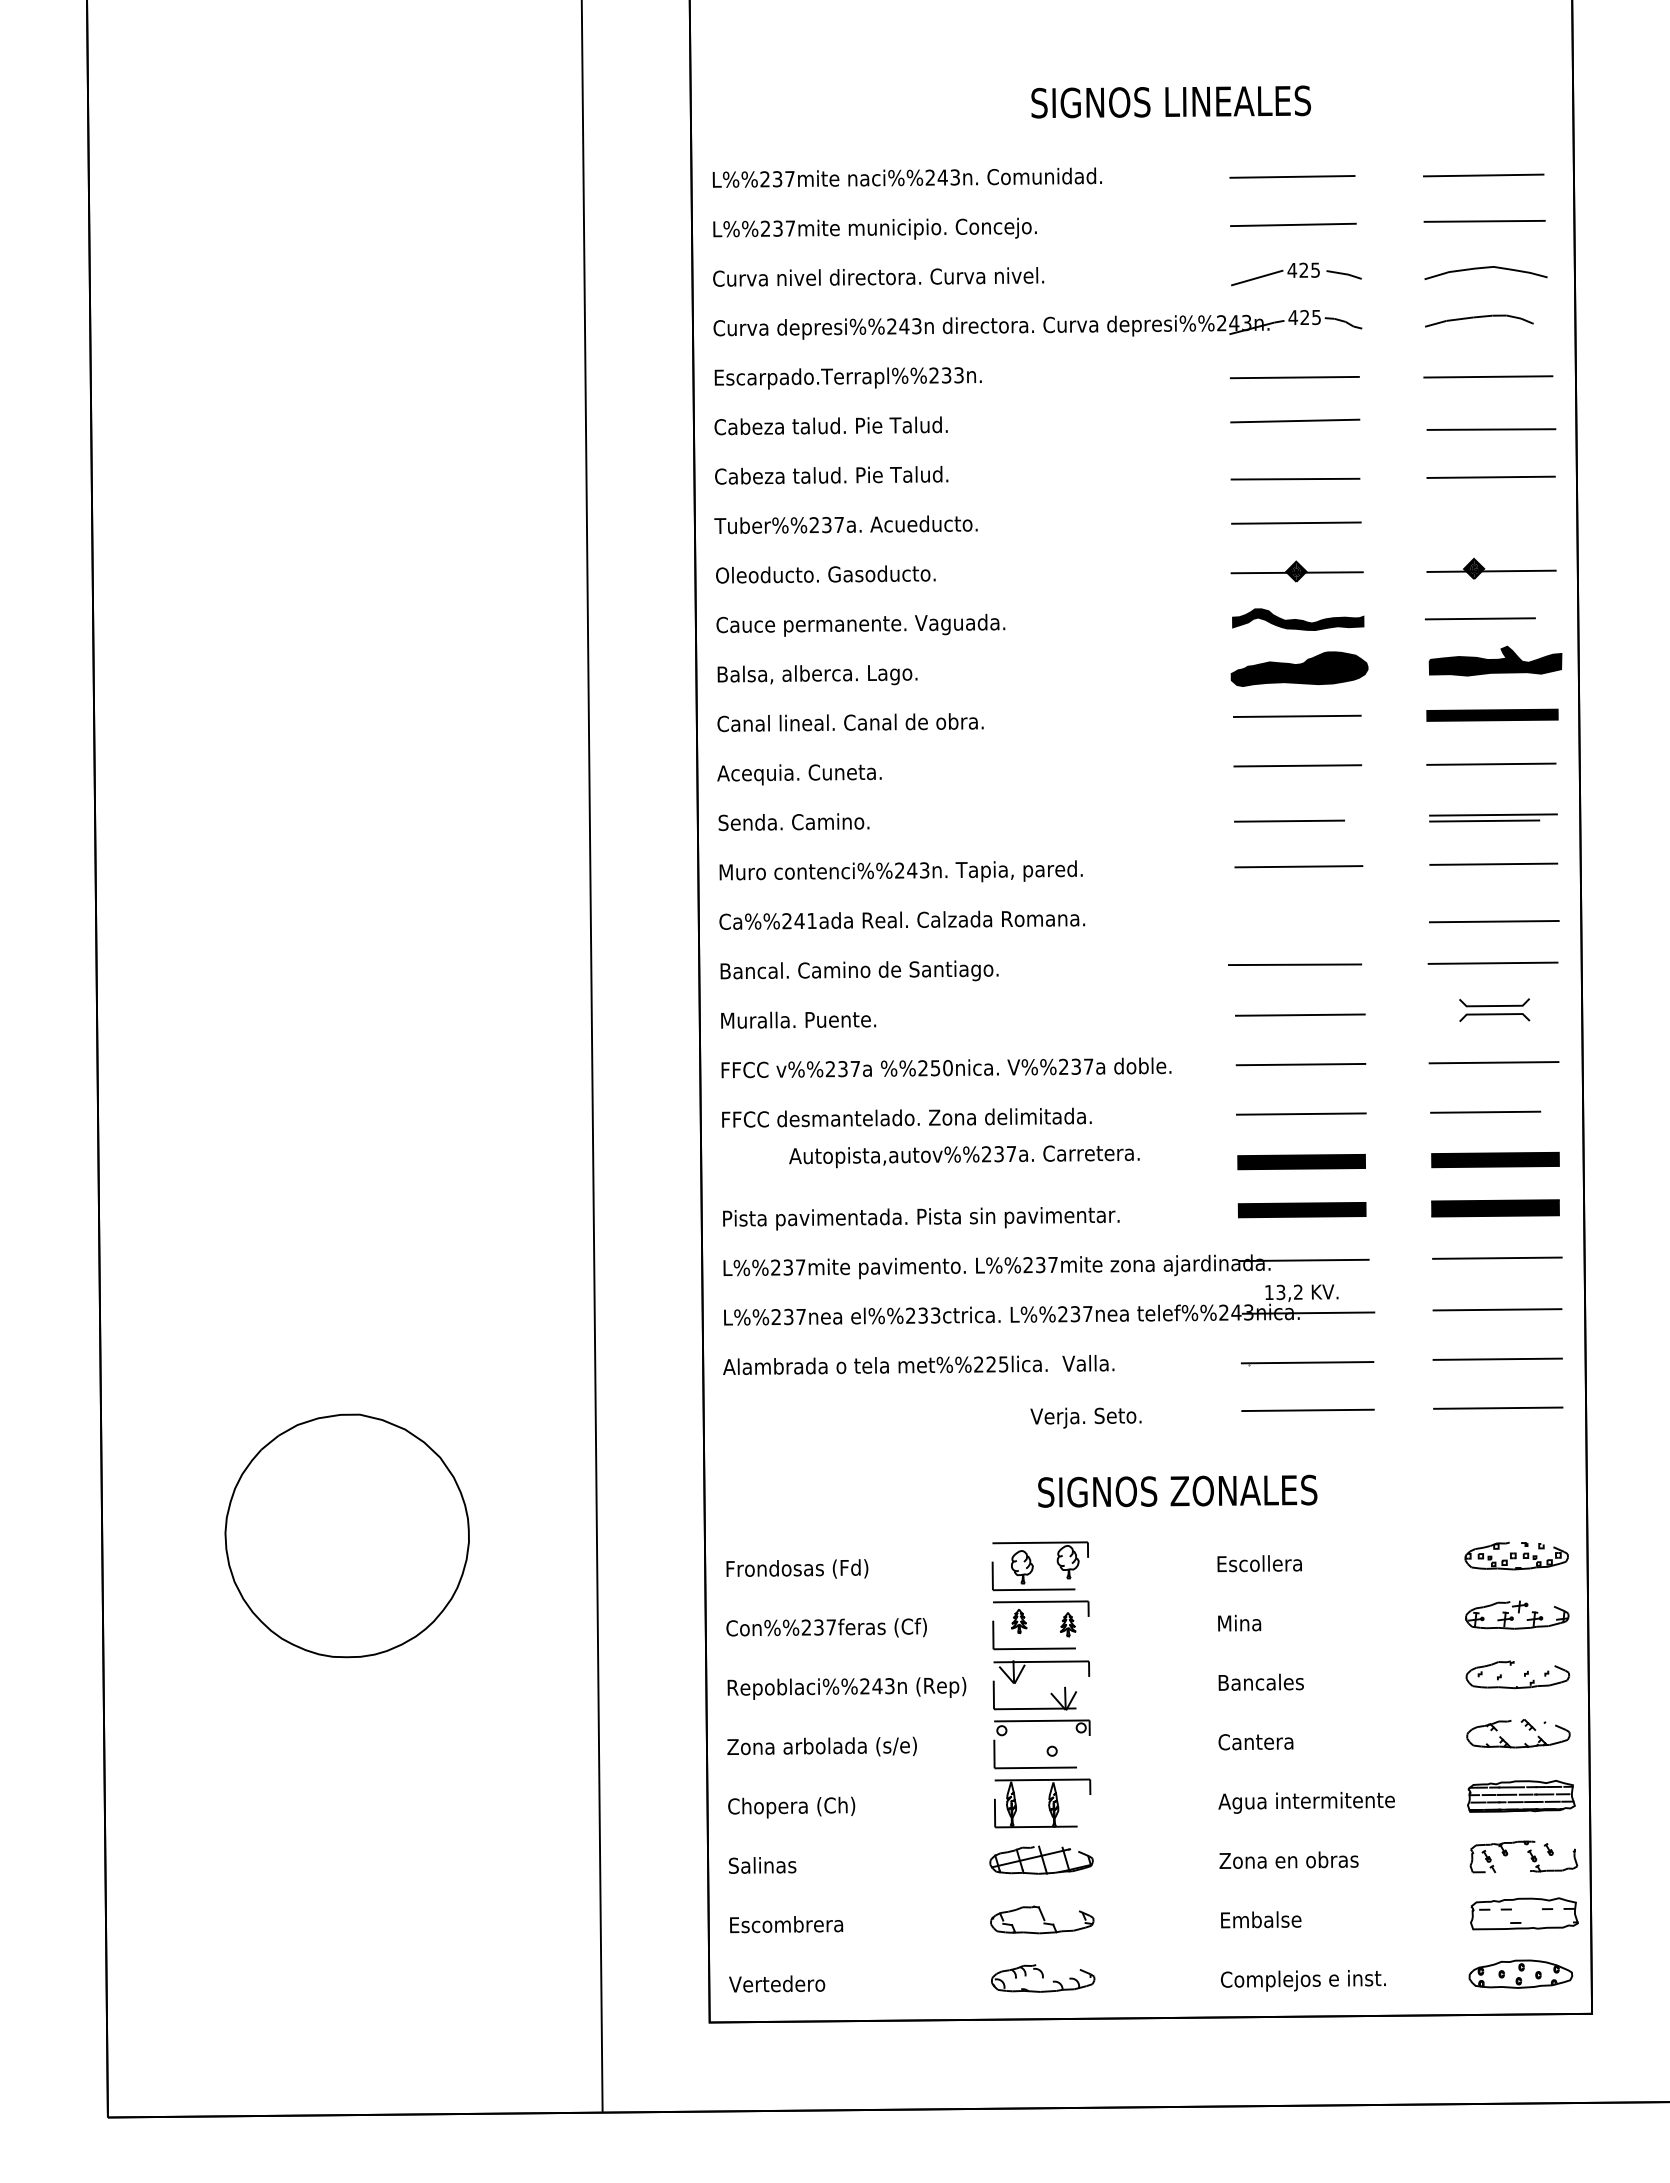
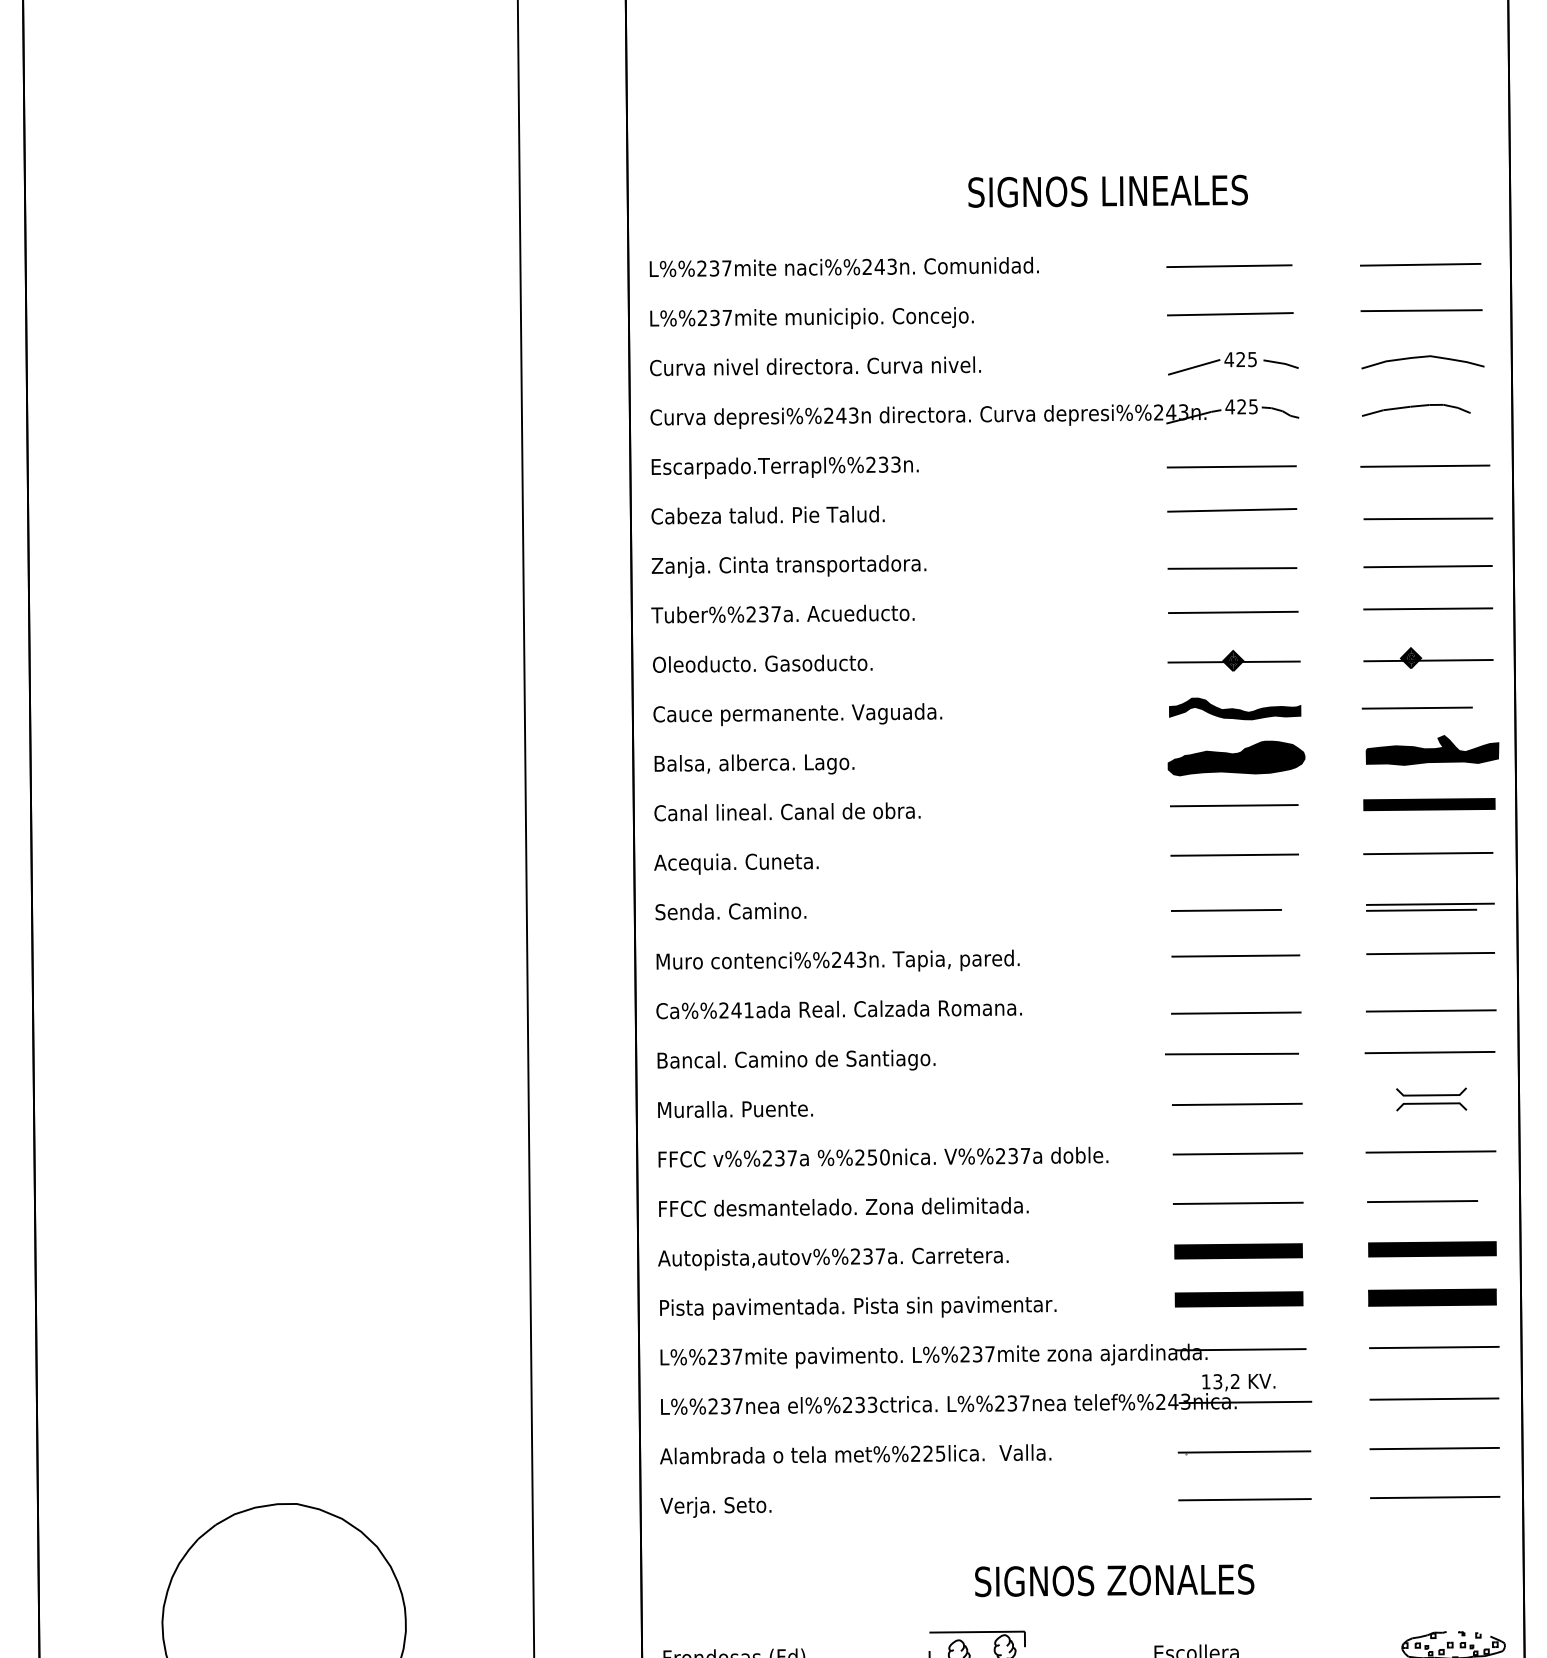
text: (851, 476) -> (788, 565), Cabeza talud. Pie Talud. -> Zanja. Cinta transportadora.
line: (1491, 519) -> (1428, 608), added
line: (1299, 923) -> (1236, 1012), added
text: (964, 1156) -> (833, 1258), moved
text: (1085, 1417) -> (715, 1506), moved

